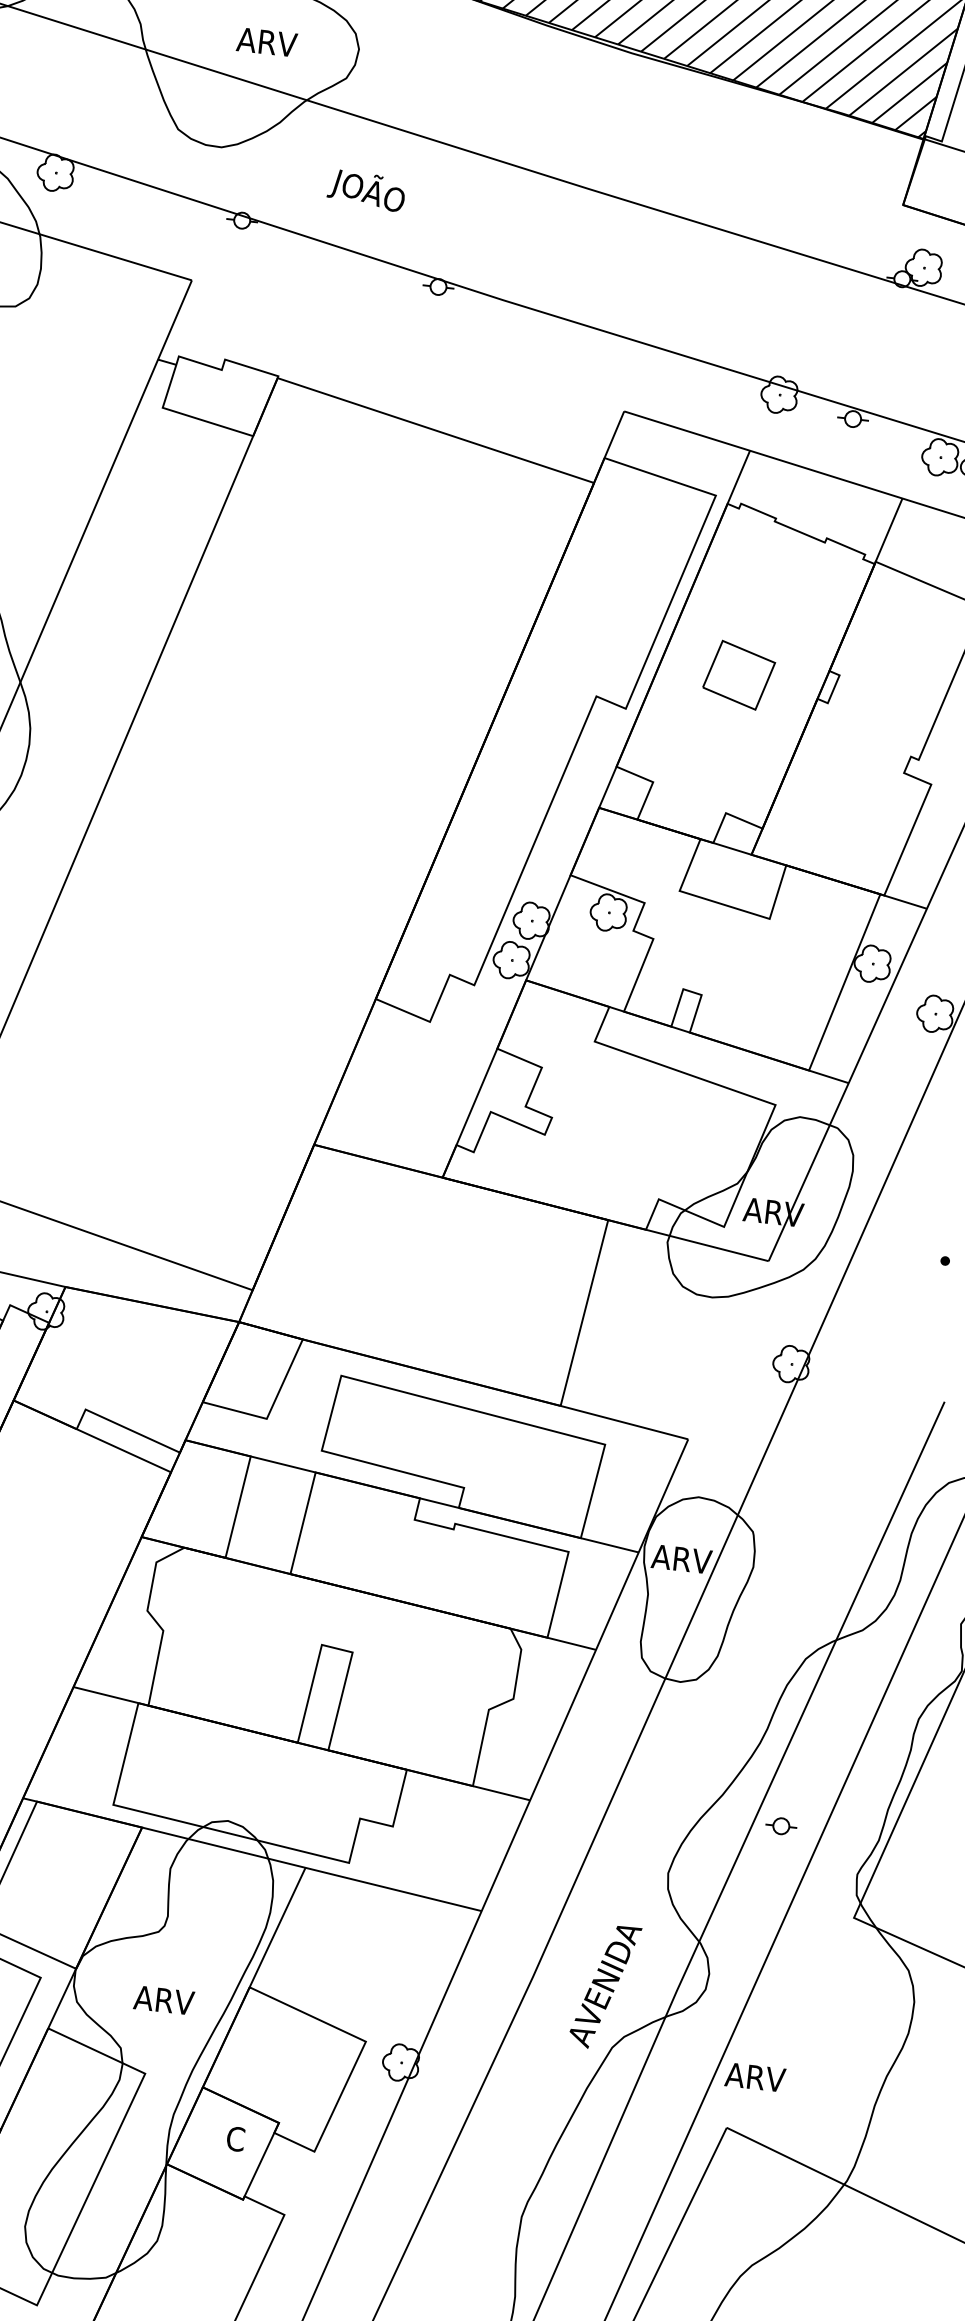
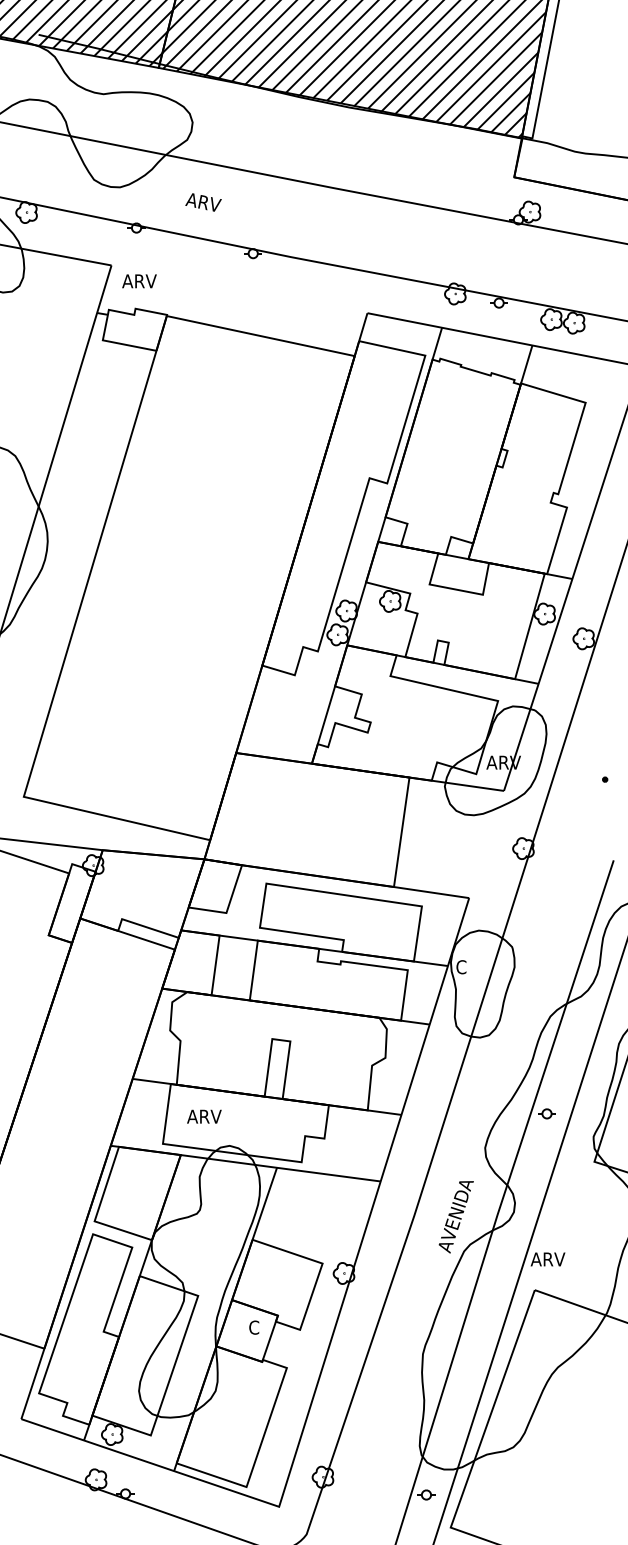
text: (267, 42) -> (139, 281), moved
text: (365, 189) -> (205, 202), JOÃO -> ARV
part: (738, 674) -> (449, 456), removed
text: (680, 1559) -> (472, 967), ARV -> C
text: (164, 2000) -> (204, 1116), moved

